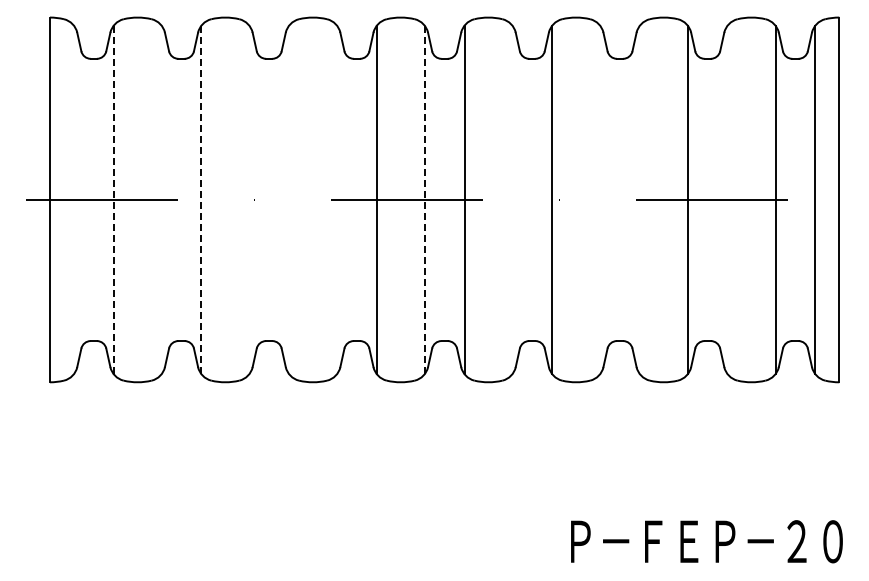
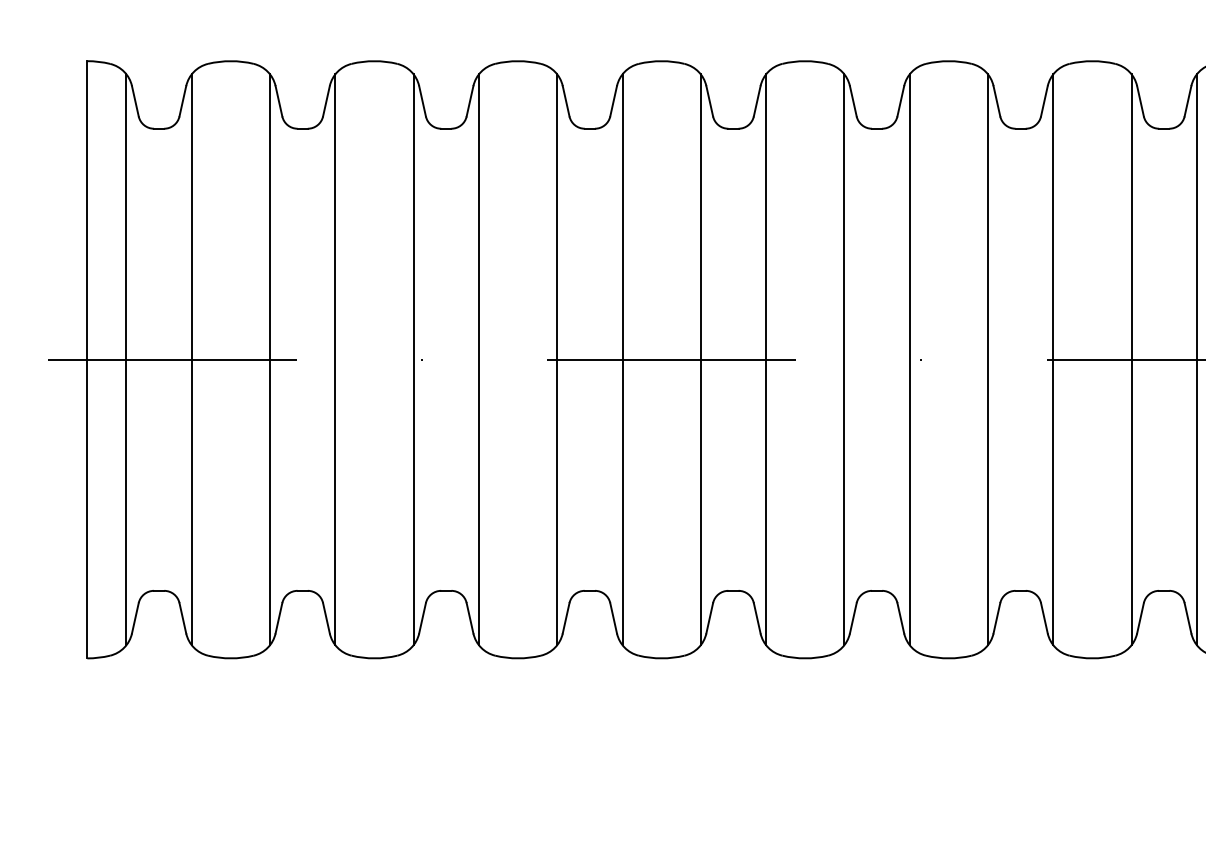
line: (73, 199) -> (125, 359), added
line: (113, 199) -> (191, 359), dashed -> solid
line: (161, 199) -> (269, 359), added
line: (201, 199) -> (335, 359), dashed -> solid
line: (249, 199) -> (413, 359), added
line: (289, 199) -> (479, 359), added
line: (337, 199) -> (558, 359), added
line: (512, 199) -> (844, 359), added
line: (600, 199) -> (988, 359), added
line: (639, 199) -> (1052, 359), added
line: (727, 199) -> (1196, 359), added
line: (424, 200) -> (700, 360), dashed -> solid

